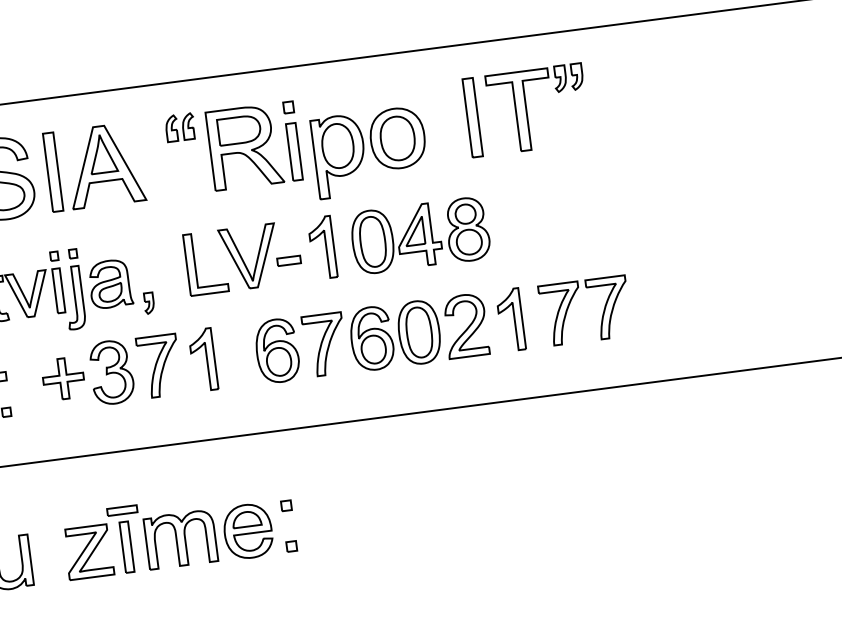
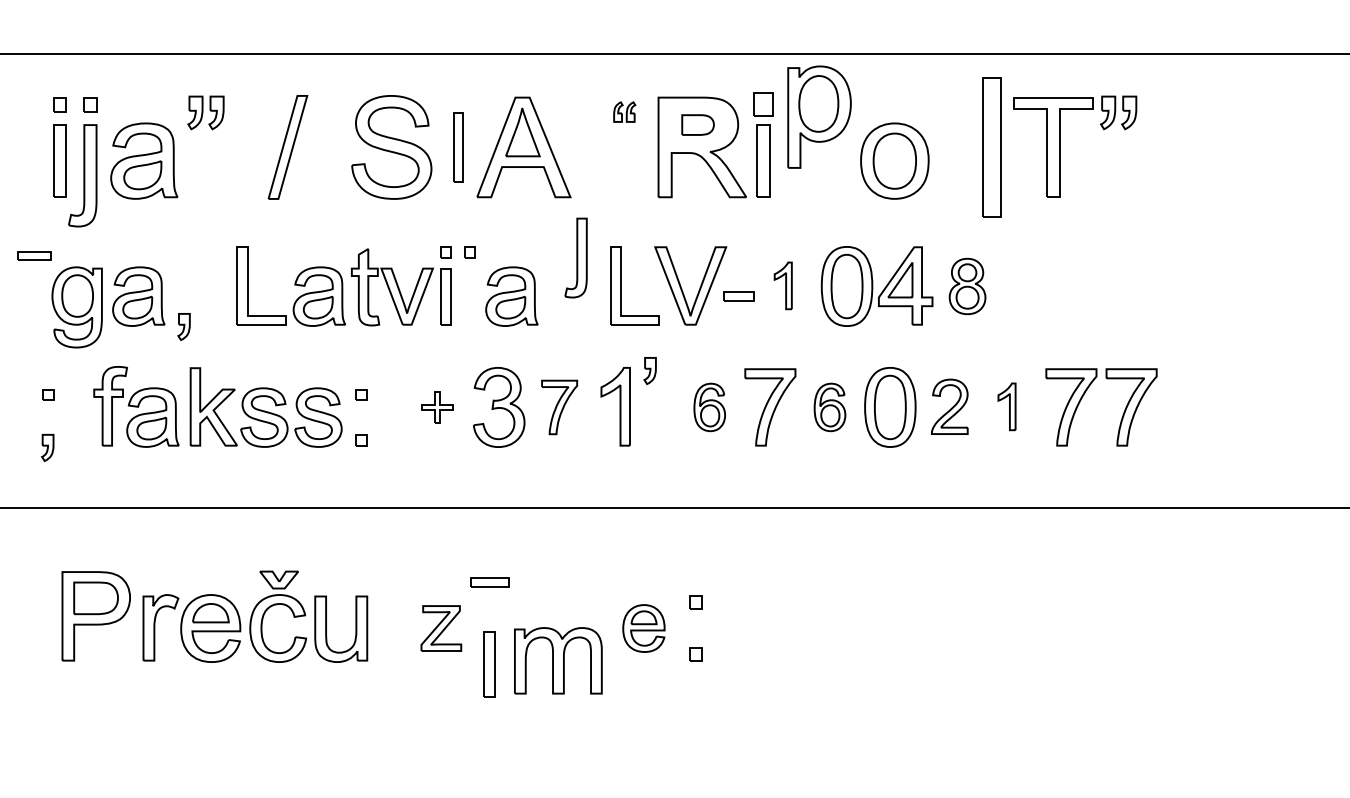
part: (288, 107) -> (763, 104), size x1.6
part: (473, 117) -> (992, 147), size x1.4
part: (180, 127) -> (624, 111), size x0.6
part: (238, 129) -> (697, 124), size x0.6
part: (339, 155) -> (819, 116), moved
part: (53, 172) -> (458, 147), size x0.7
part: (467, 229) -> (967, 286), size x0.7
part: (322, 247) -> (783, 285), size x0.6
part: (73, 297) -> (575, 257), moved
part: (148, 302) -> (649, 370), moved
part: (510, 319) -> (1006, 406), size x0.6
part: (465, 325) -> (949, 406), size x0.7
part: (371, 338) -> (829, 407), size x0.6
part: (277, 351) -> (709, 407), size x0.6
part: (159, 366) -> (559, 407), size x0.7
part: (63, 378) -> (437, 407), size x0.6
part: (247, 531) -> (643, 628), size x0.7
part: (180, 539) -> (558, 660), moved
part: (126, 547) -> (489, 664), moved
part: (89, 552) -> (441, 628), size x0.7

